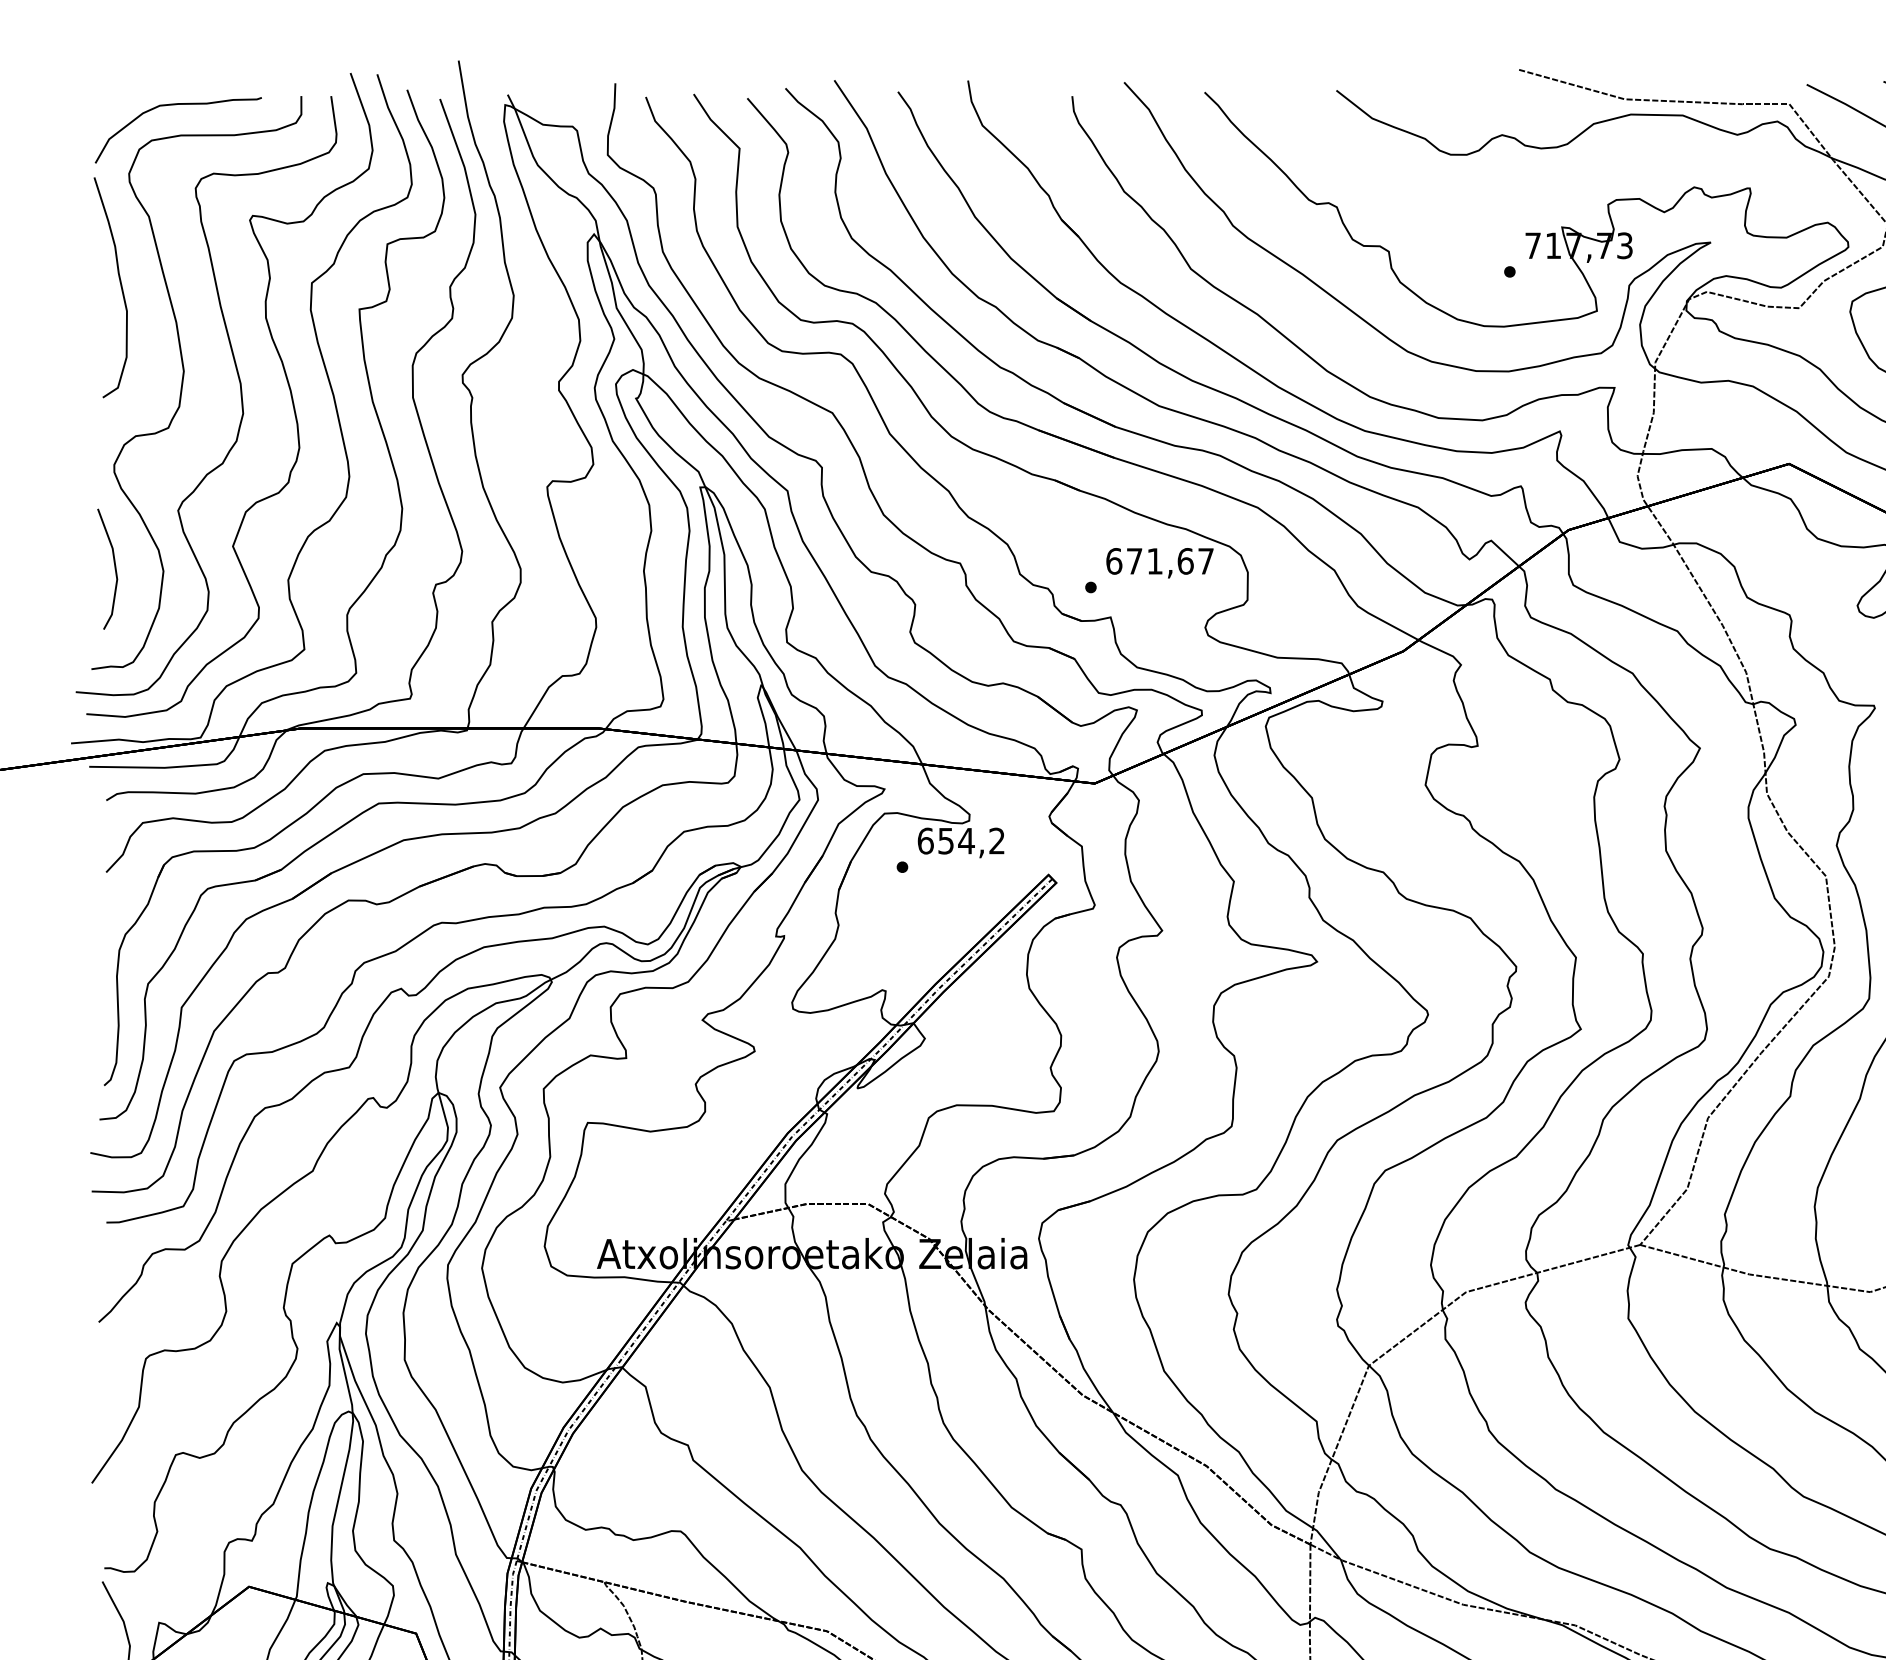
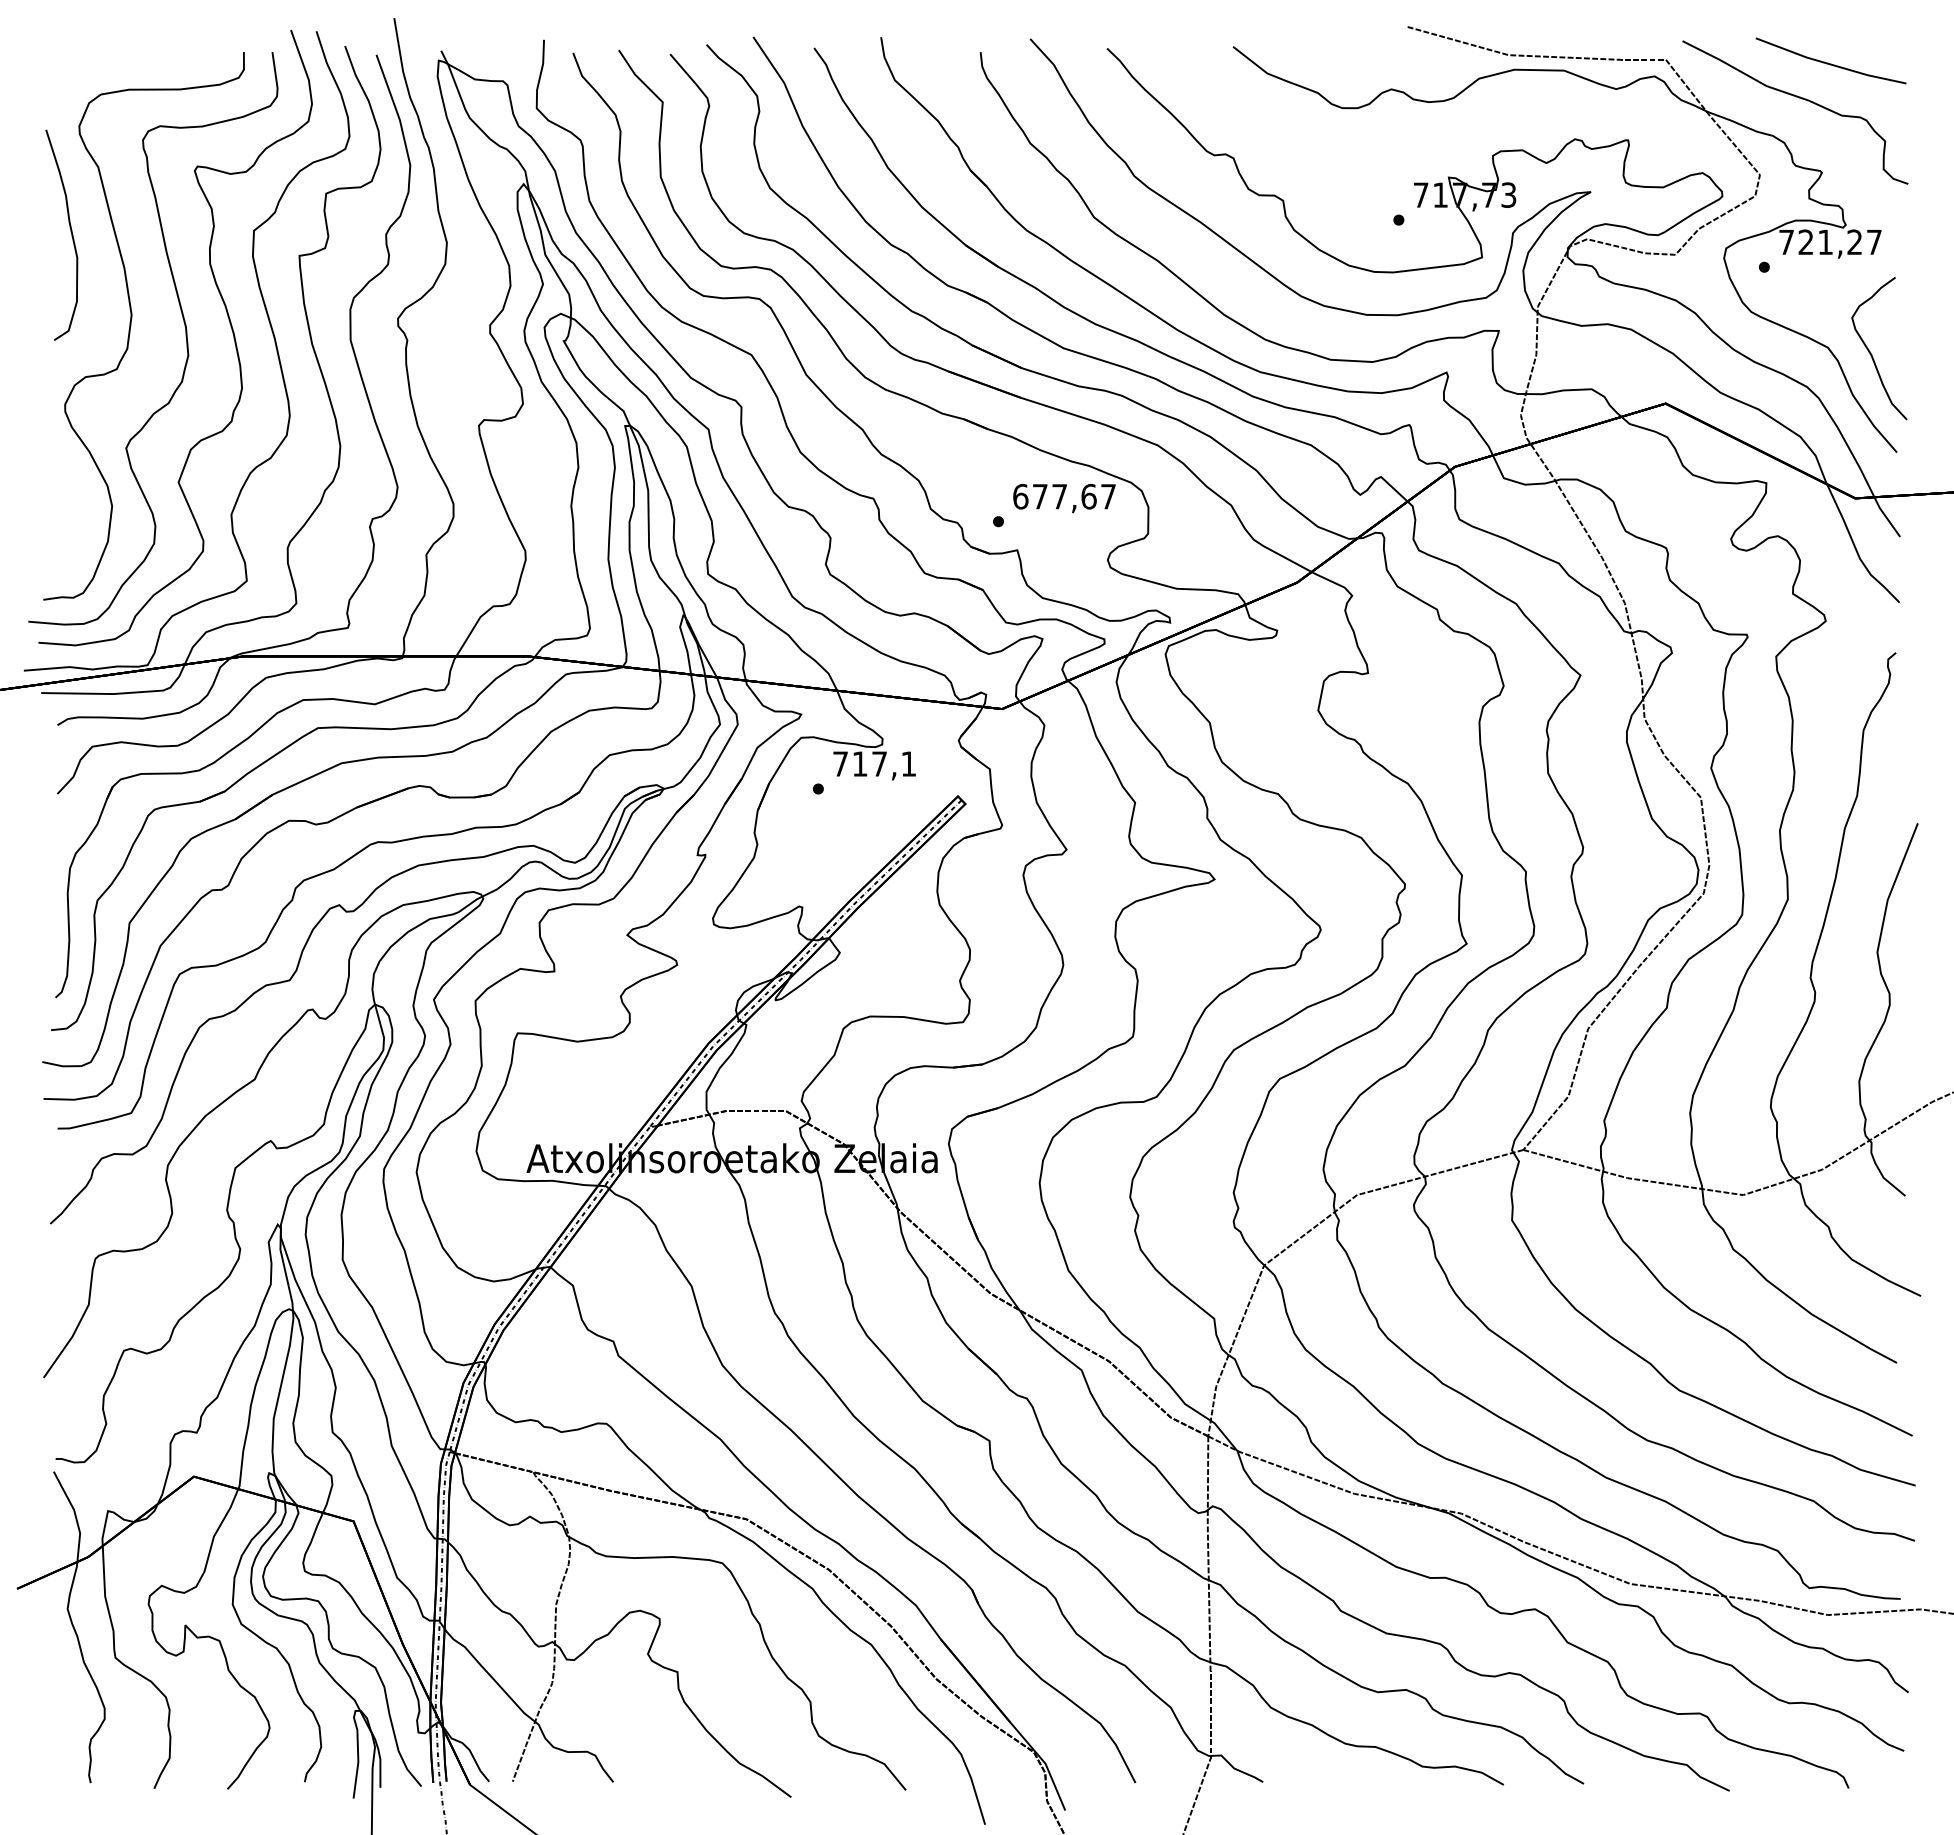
curve: (172, 105) -> (120, 61), removed
text: (1154, 561) -> (1059, 496), 671,67 -> 677,67
line: (114, 569) -> (65, 504), removed
text: (961, 840) -> (874, 763), 654,2 -> 717,1

